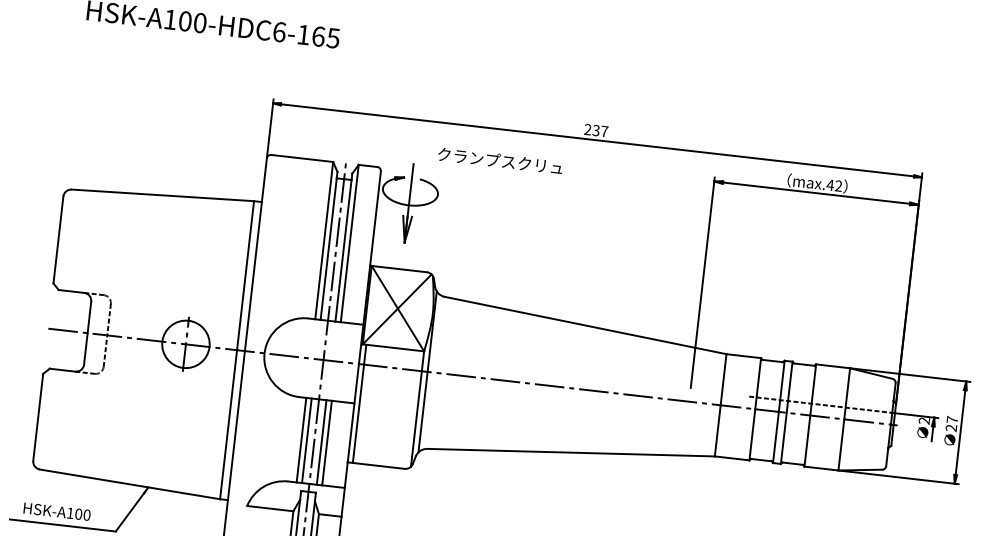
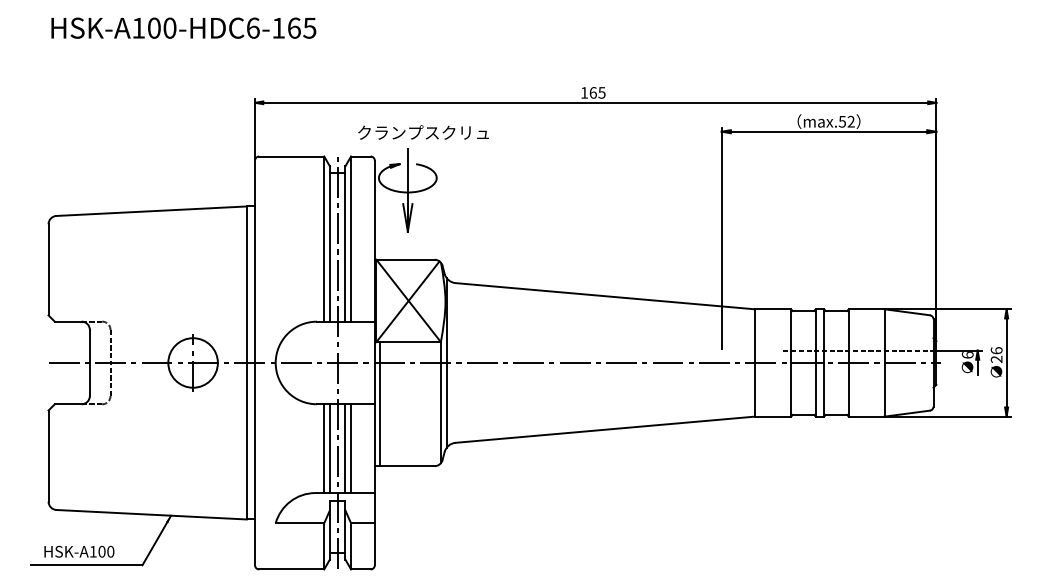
text: (596, 130) -> (593, 92), 237 -> 165
text: (500, 160) -> (423, 132), moved
text: (830, 184) -> (842, 121), max.42 -> max.52
text: (952, 419) -> (996, 350), 27 -> 26
text: (924, 421) -> (967, 355), 2 -> 6

